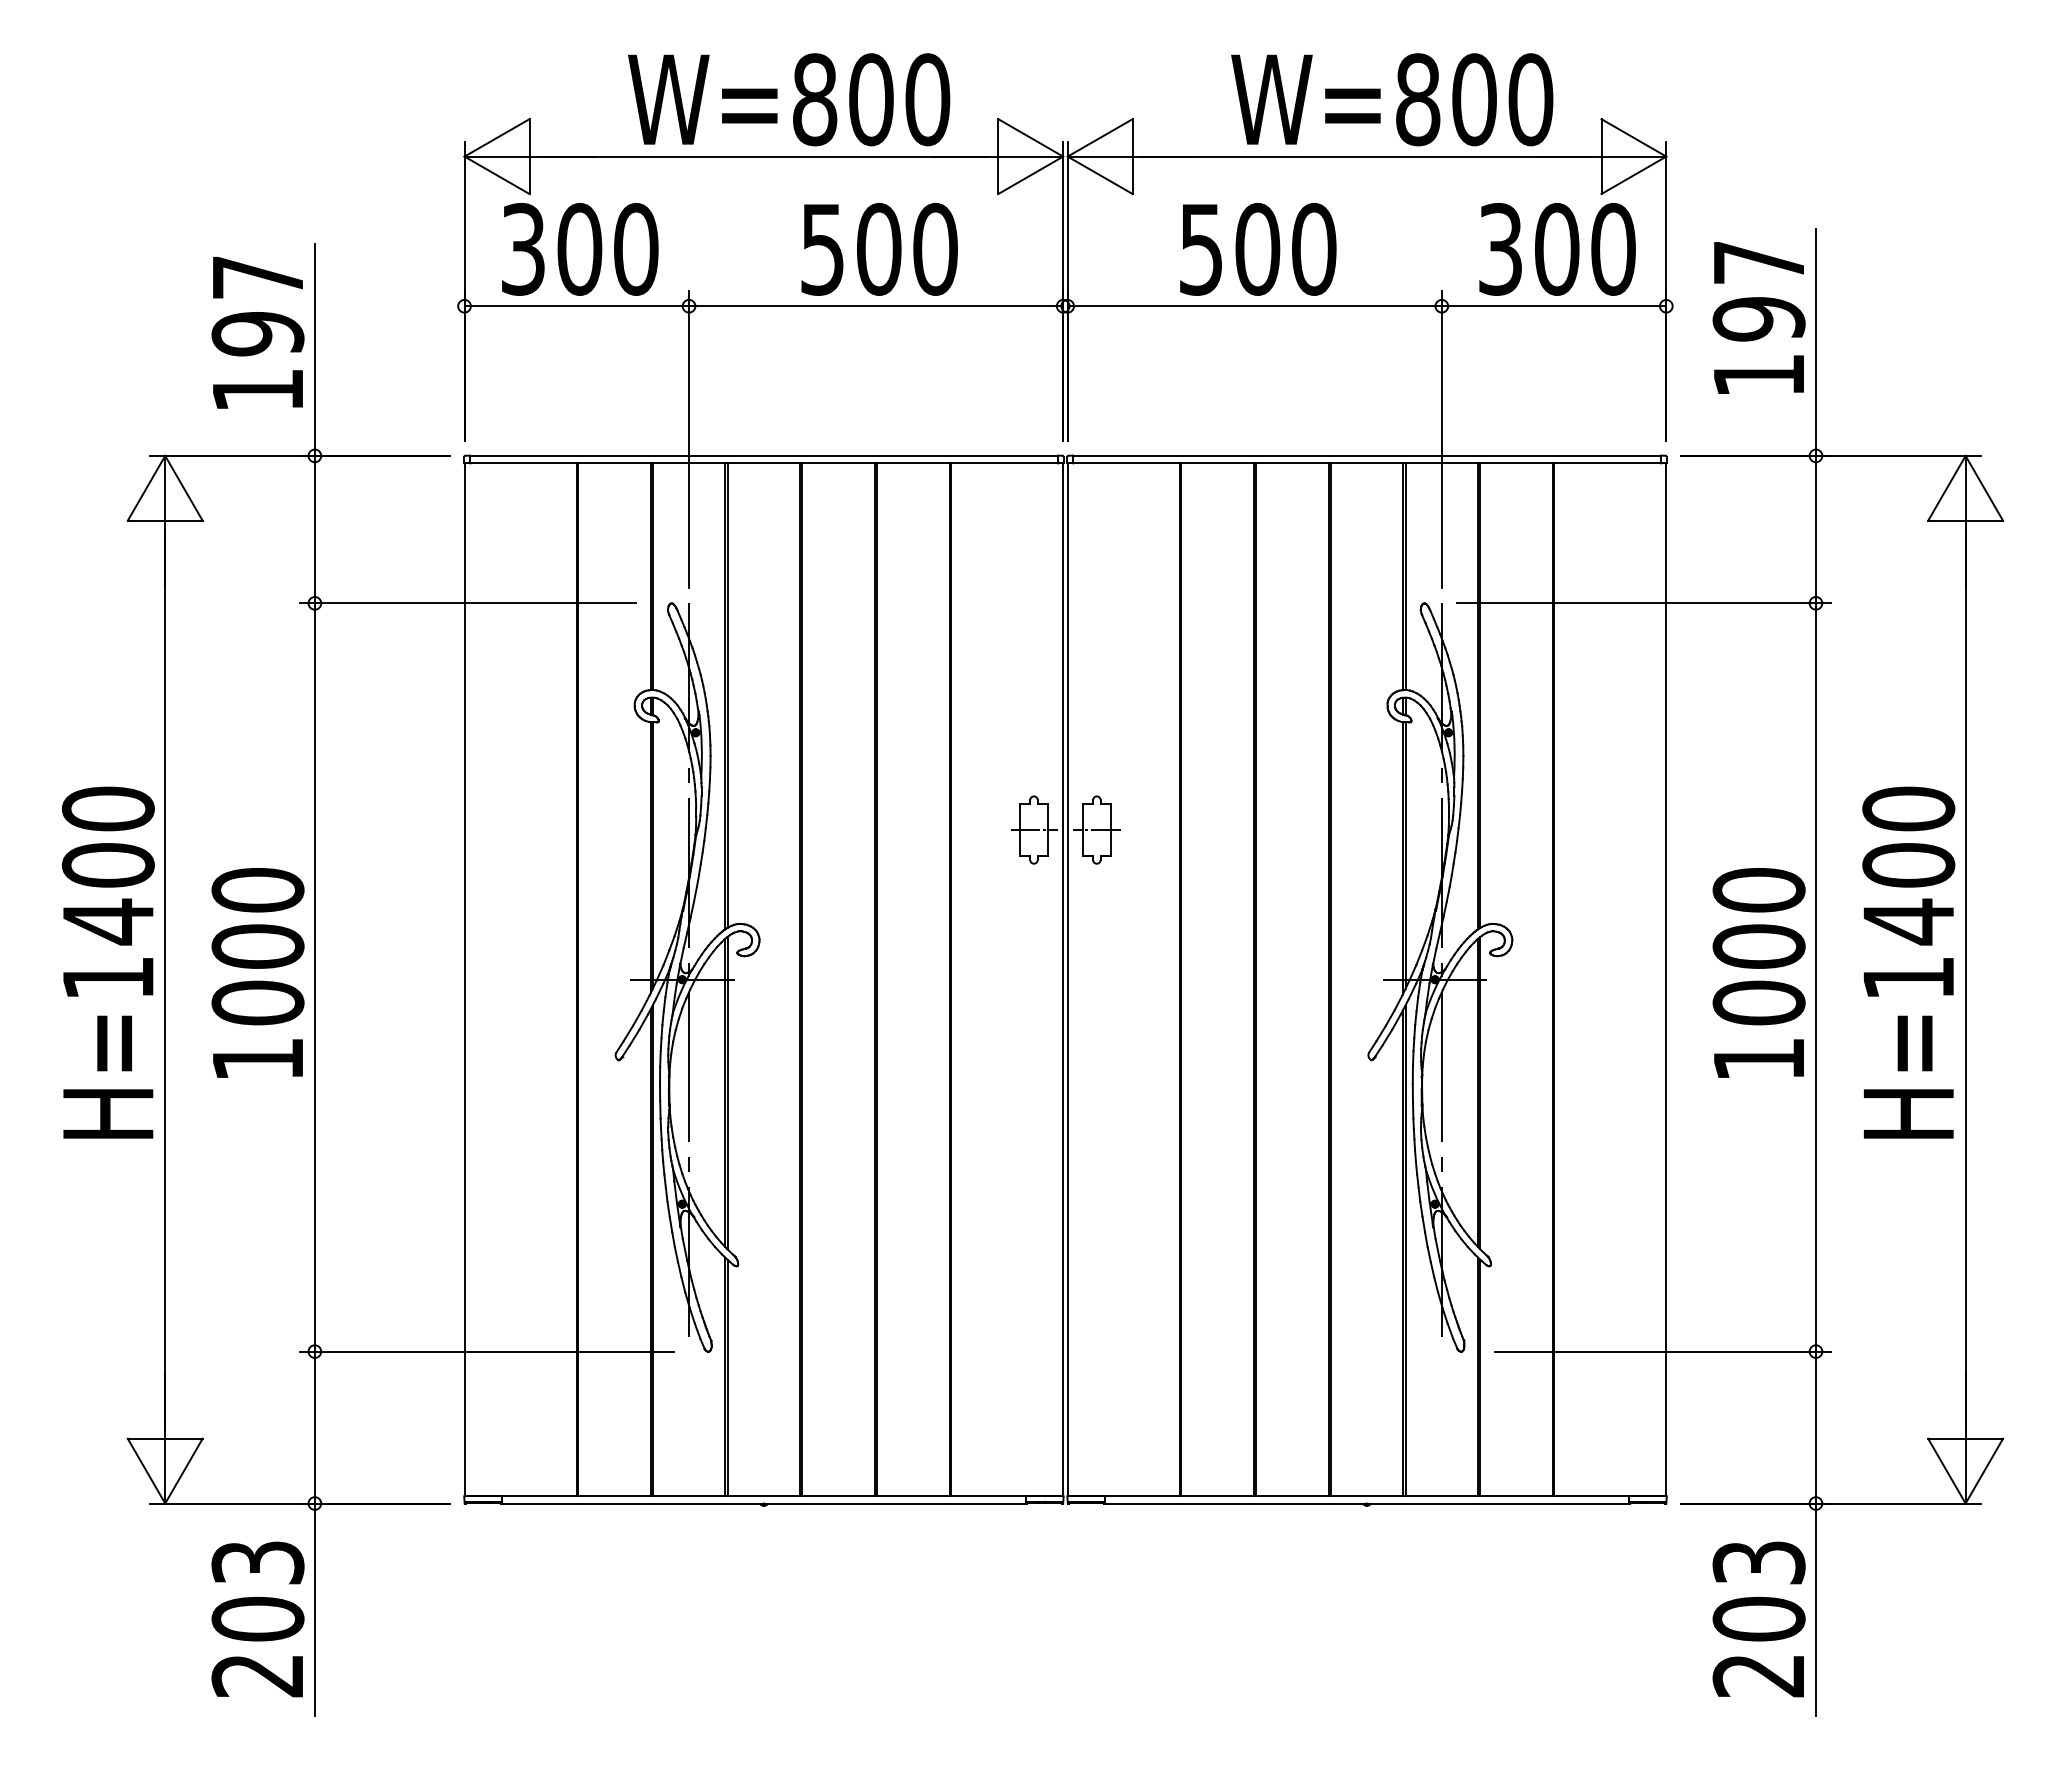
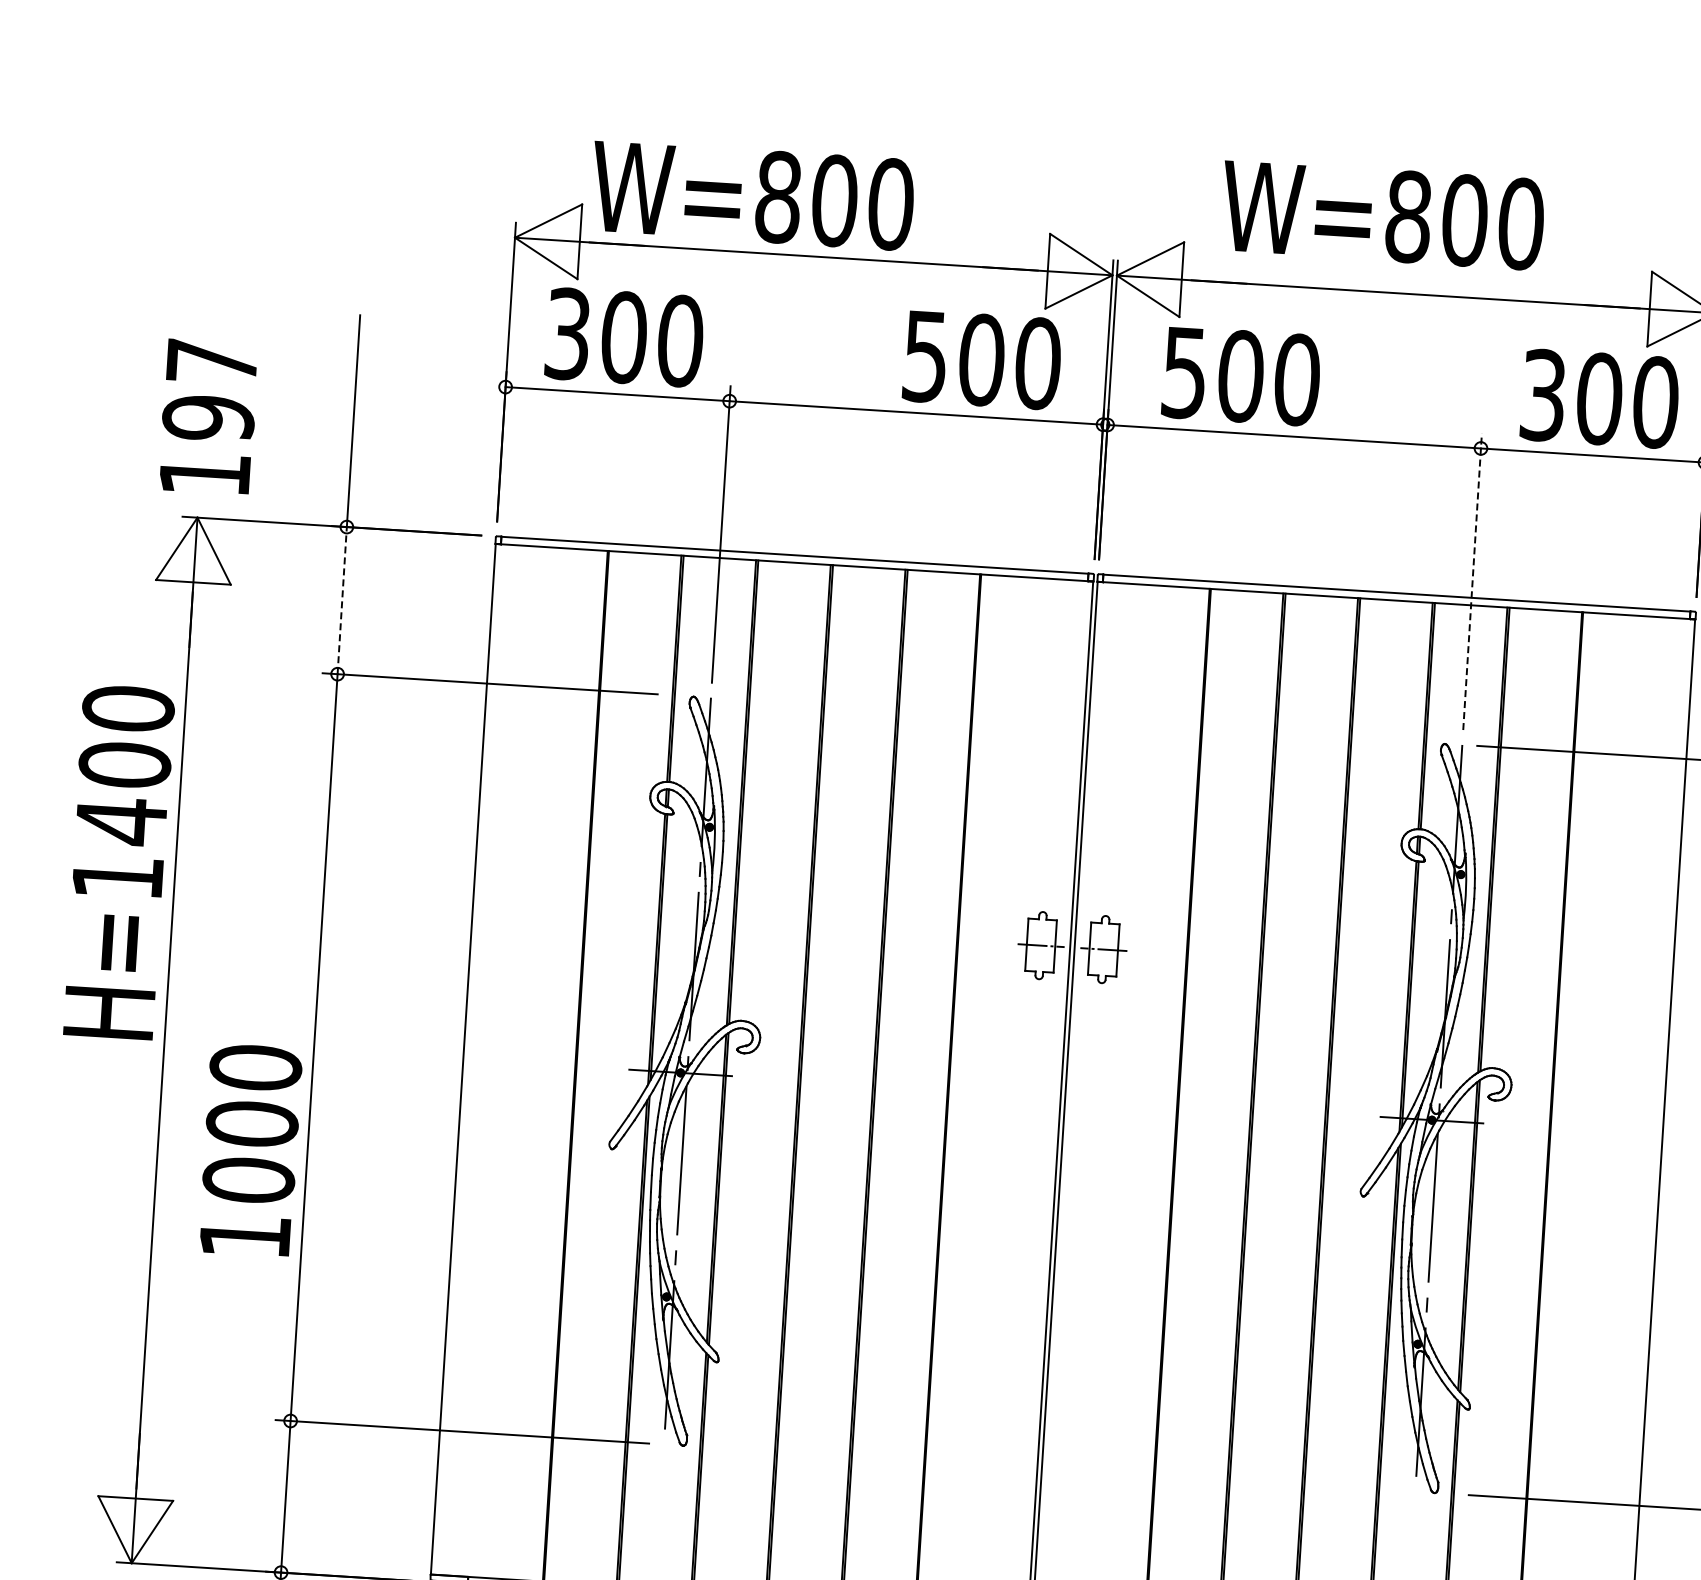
text: (789, 99) -> (753, 195), moved
text: (1392, 99) -> (1383, 215), moved
text: (879, 249) -> (982, 360), moved
text: (1258, 249) -> (1241, 376), moved
text: (257, 332) -> (208, 416), moved
line: (1441, 439) -> (1472, 581), solid -> dashed
line: (314, 529) -> (341, 600), solid -> dashed
text: (107, 962) -> (117, 861), moved
text: (257, 972) -> (250, 1149), moved

